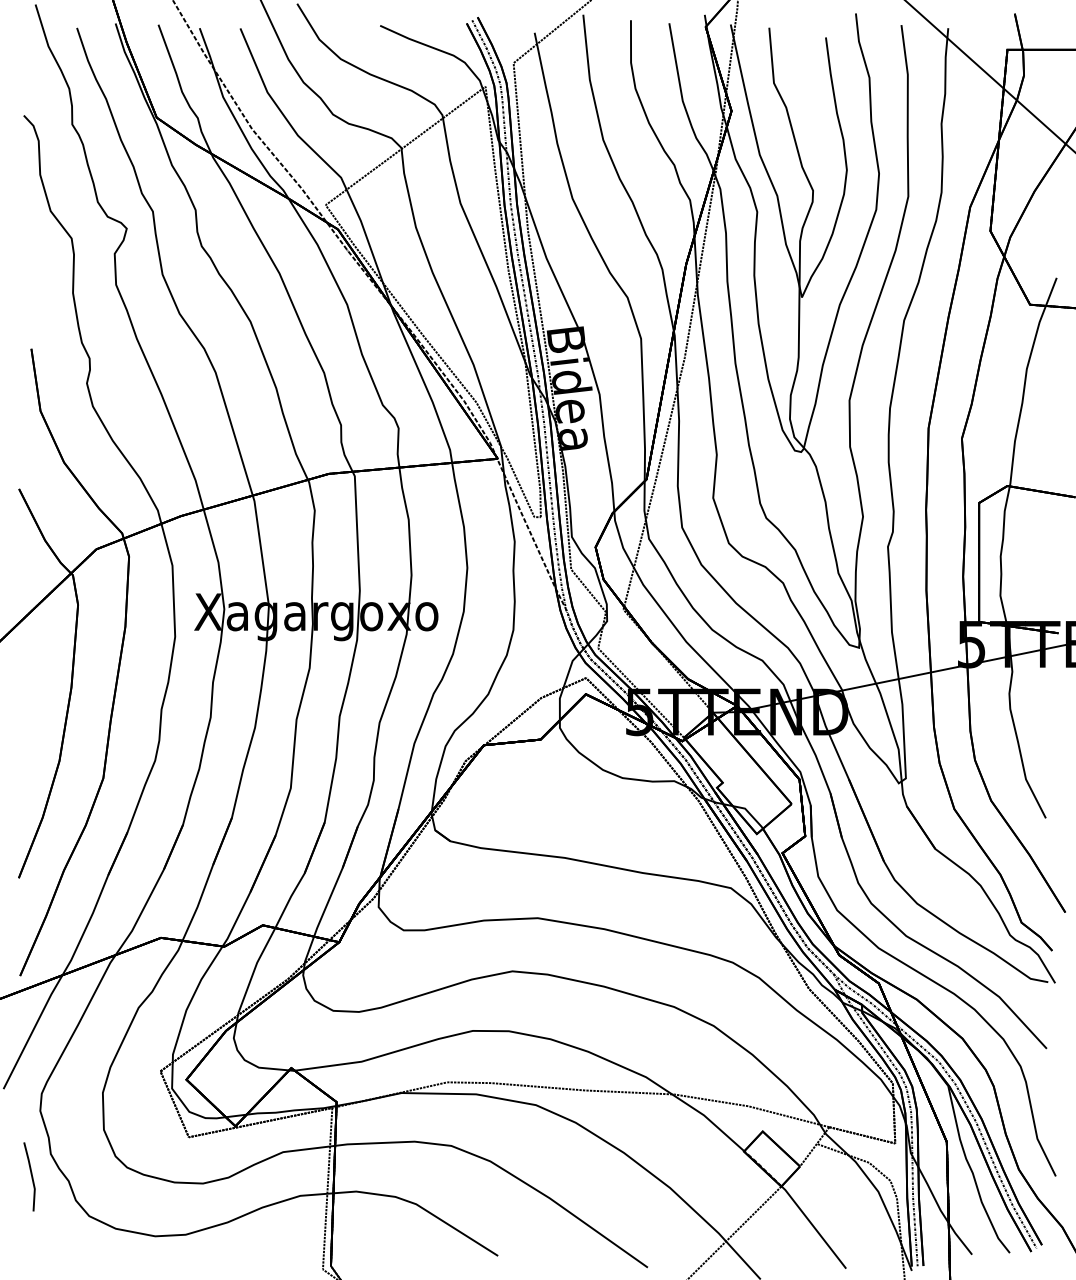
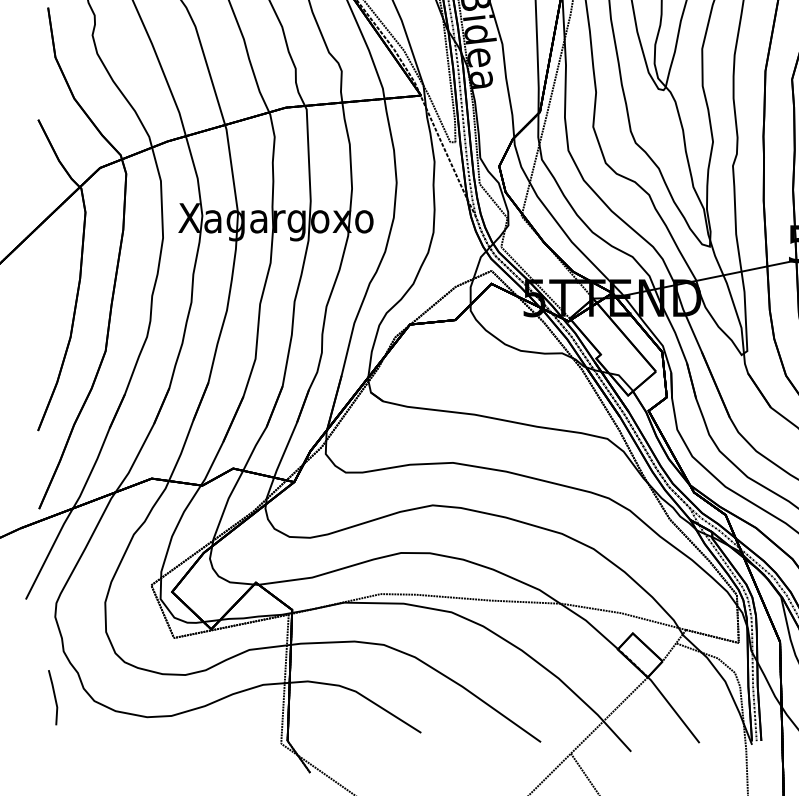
line: (31, 1176) -> (54, 697), moved

